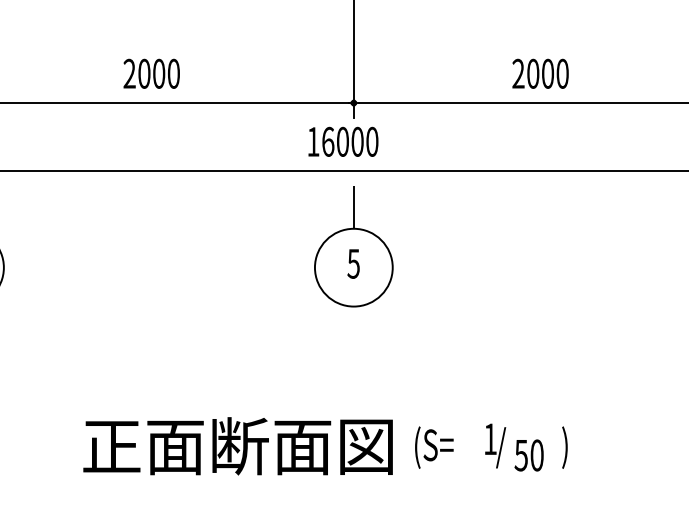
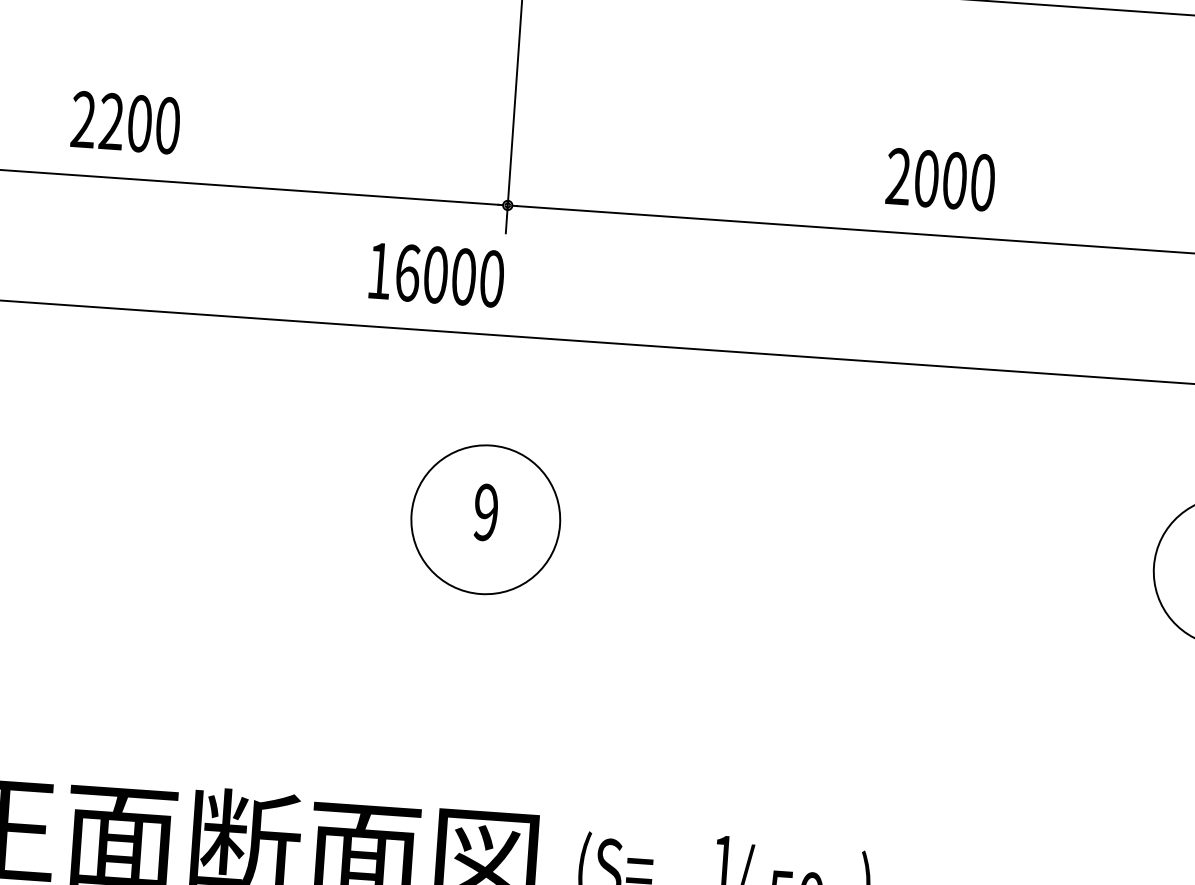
text: (144, 73) -> (111, 121), 2000 -> 2200
text: (540, 73) -> (940, 179), moved
text: (343, 141) -> (437, 274), moved
line: (353, 206) -> (493, 402), removed
text: (353, 263) -> (485, 511), 5 -> 9

